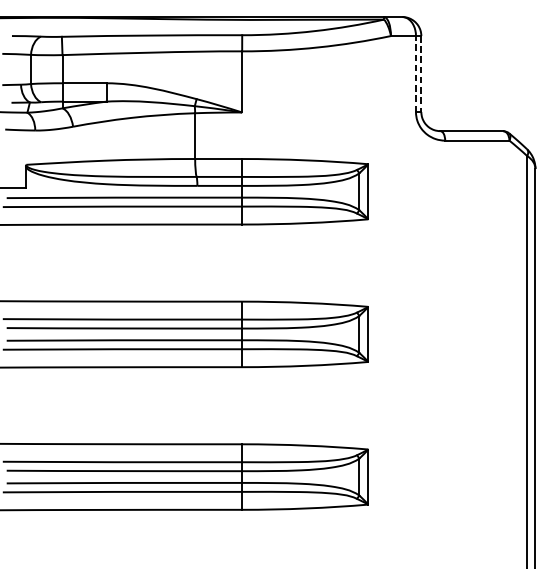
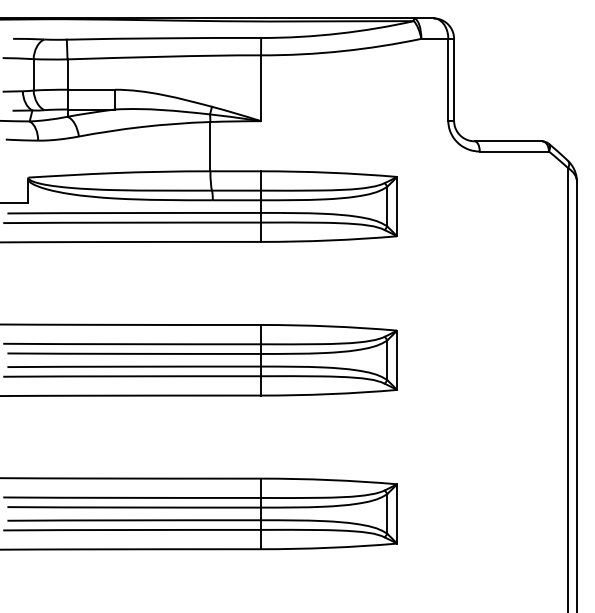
line: (416, 73) -> (448, 79), dashed -> solid
line: (421, 73) -> (454, 79), dashed -> solid

